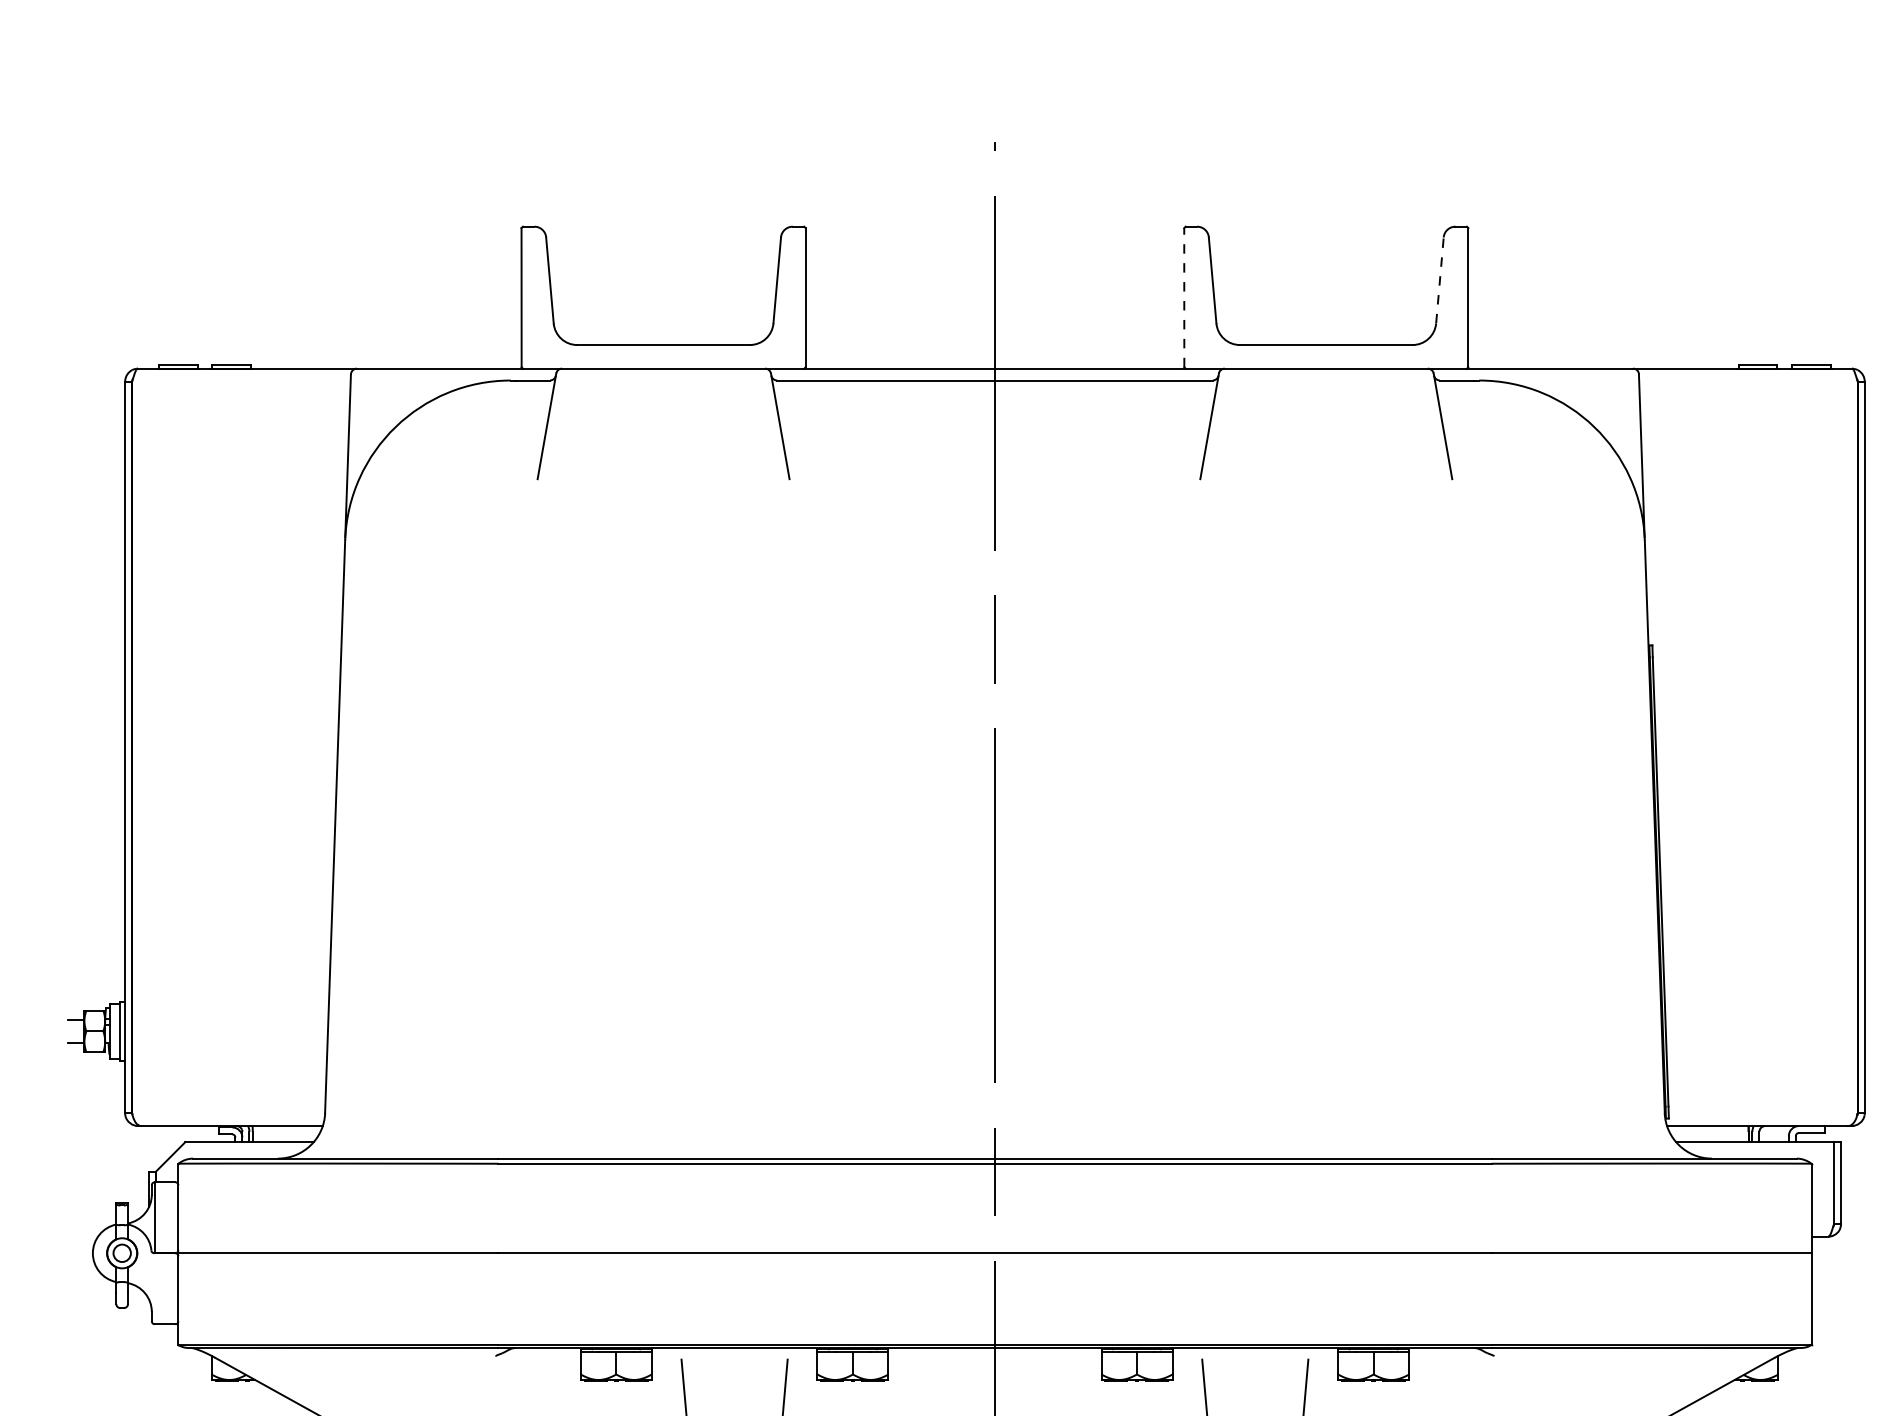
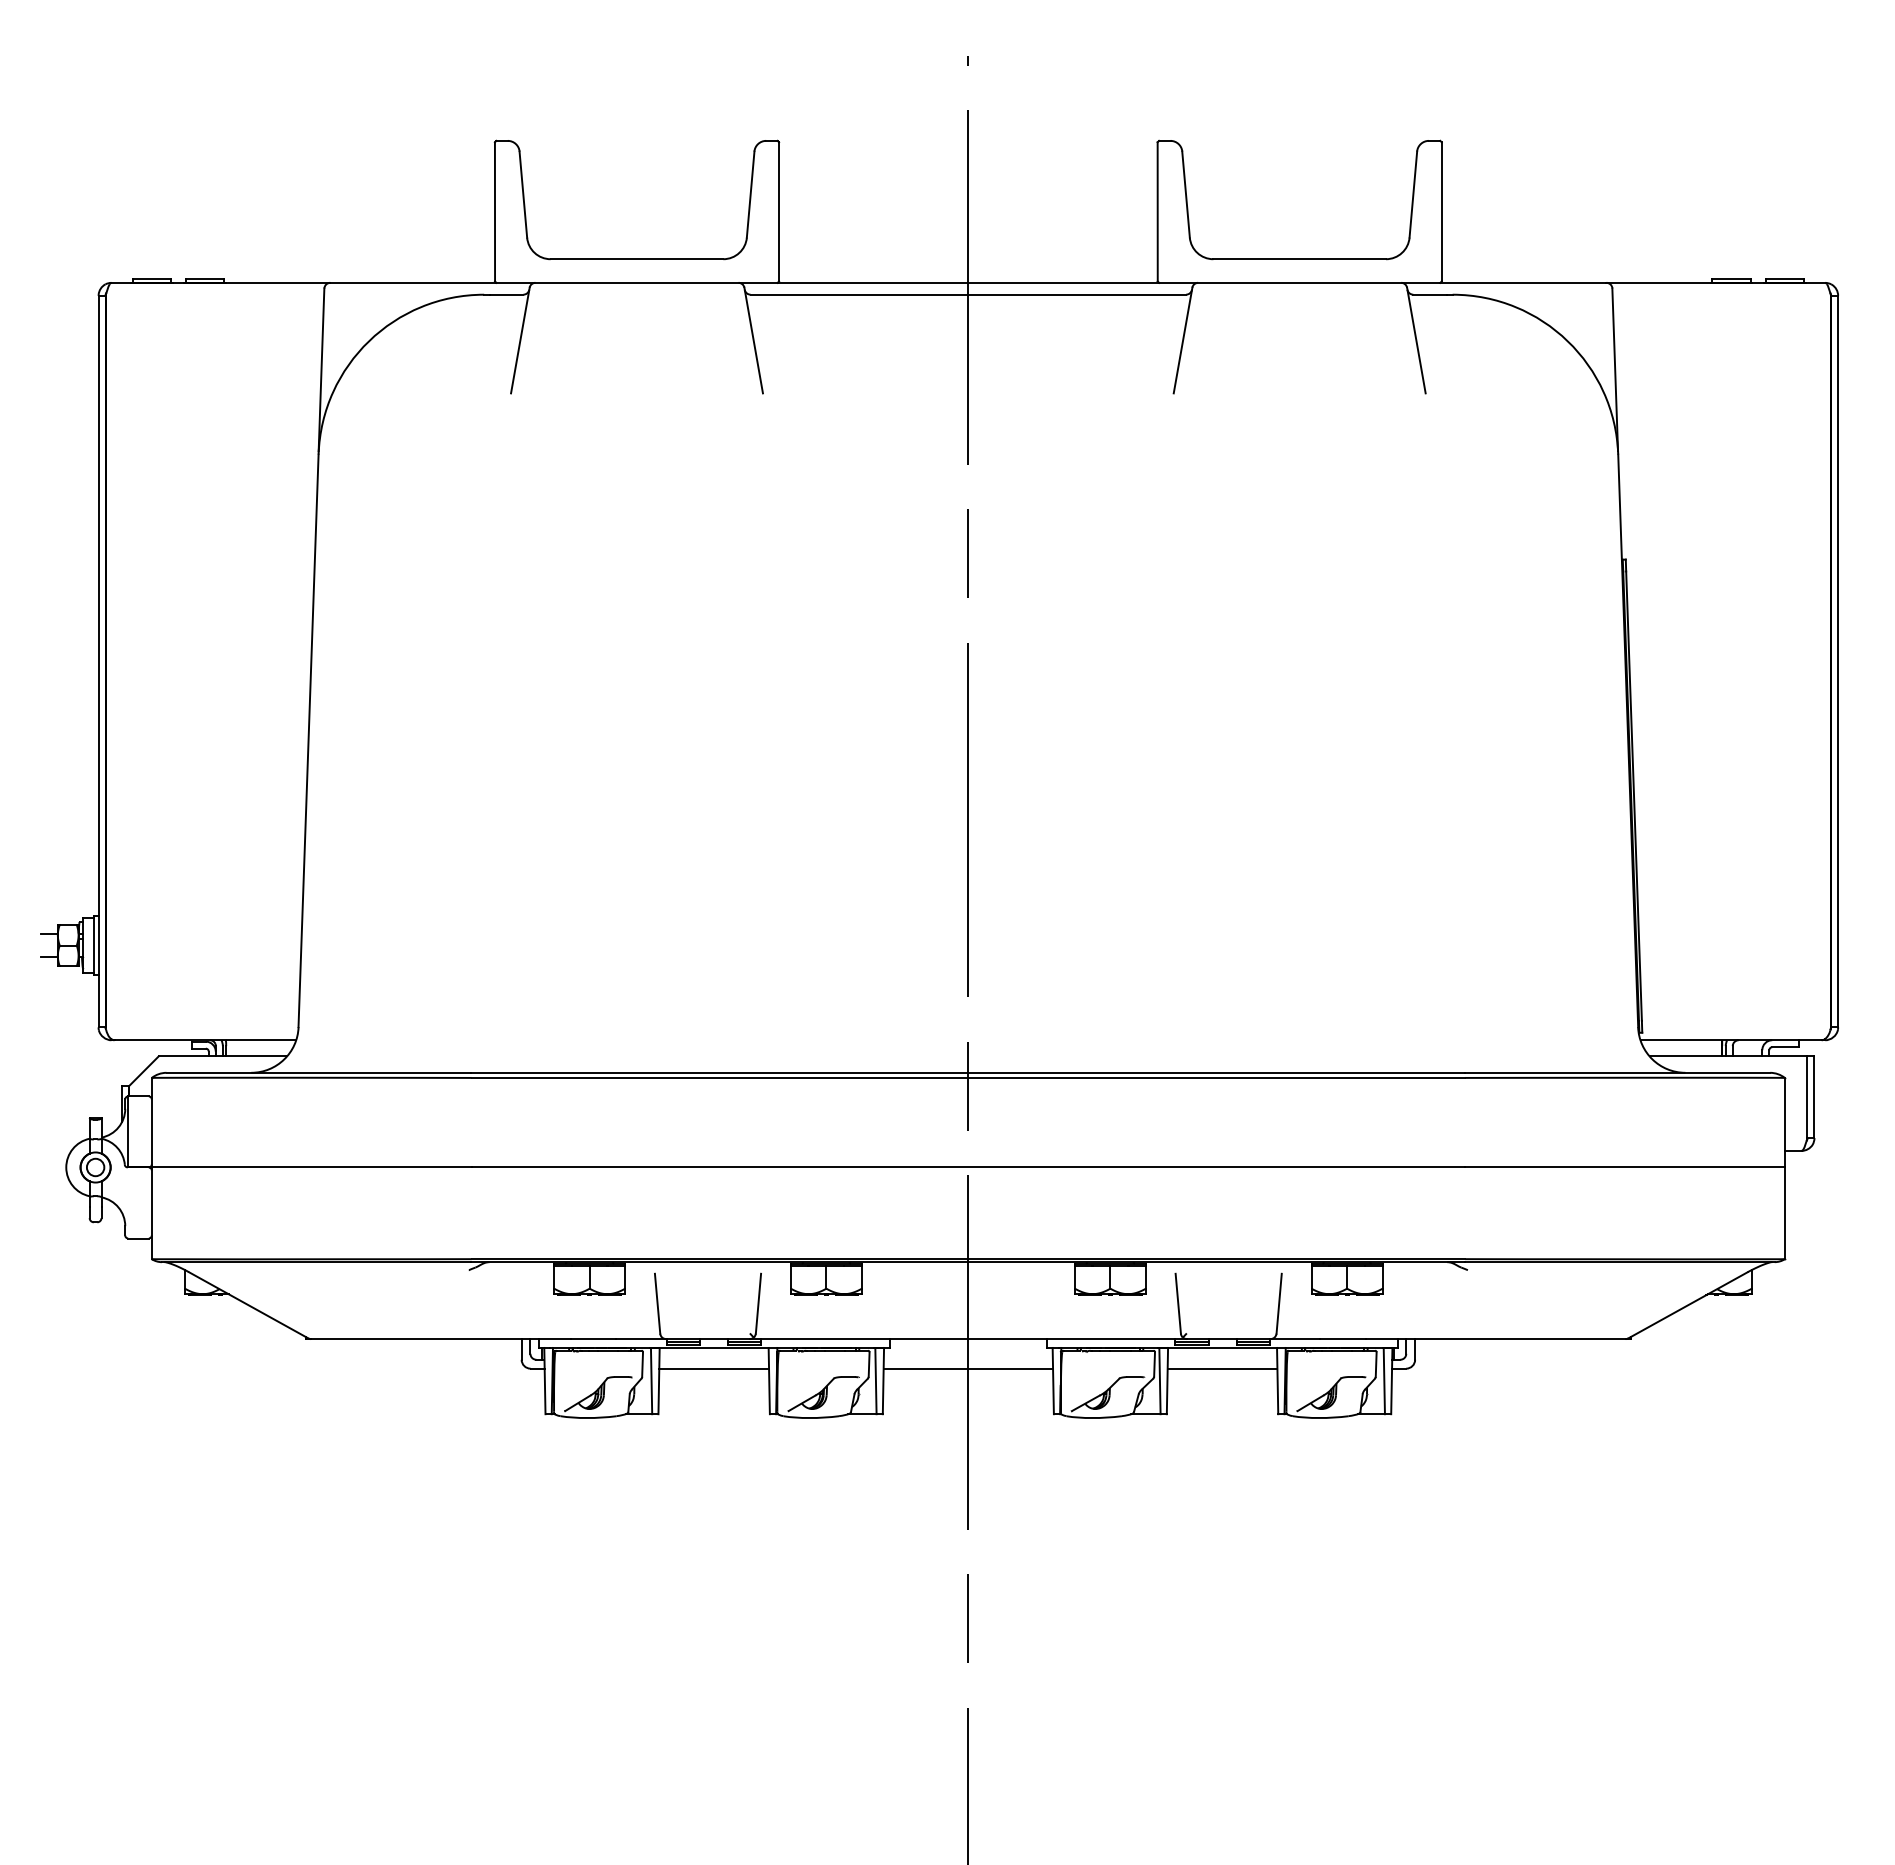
line: (1440, 280) -> (1413, 194), dashed -> solid
line: (1184, 297) -> (1157, 211), dashed -> solid

